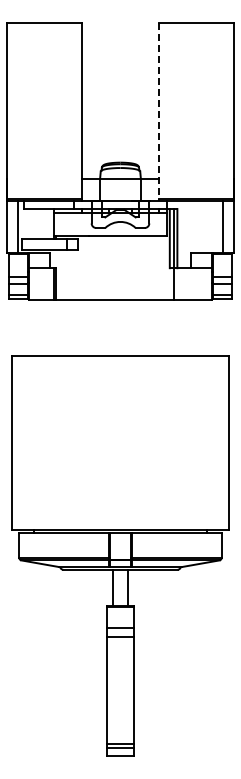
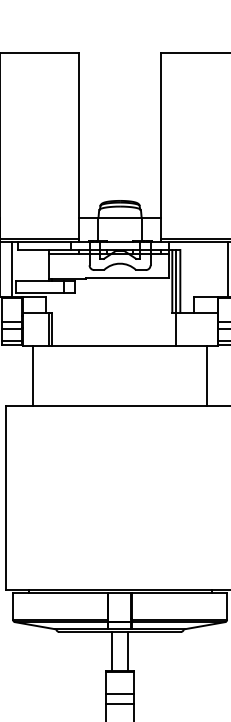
line: (159, 112) -> (161, 147), dashed -> solid
line: (38, 328) -> (33, 376), added
line: (202, 328) -> (206, 376), added

